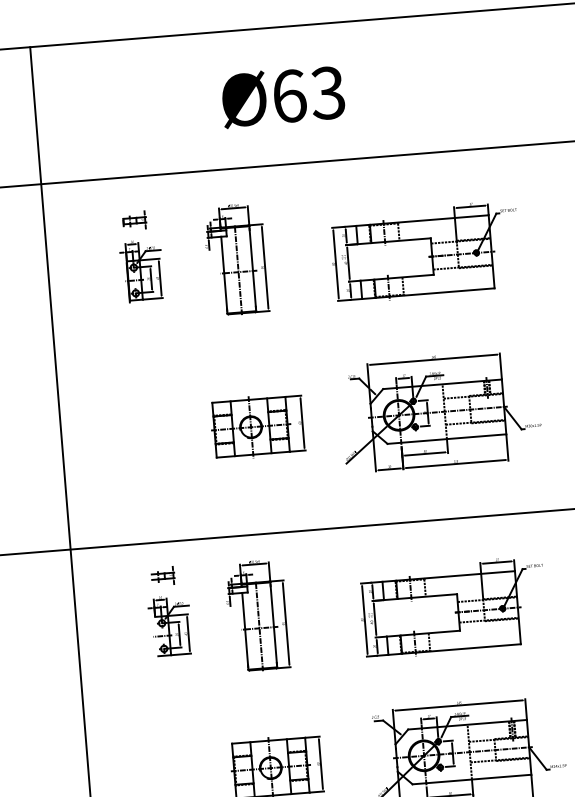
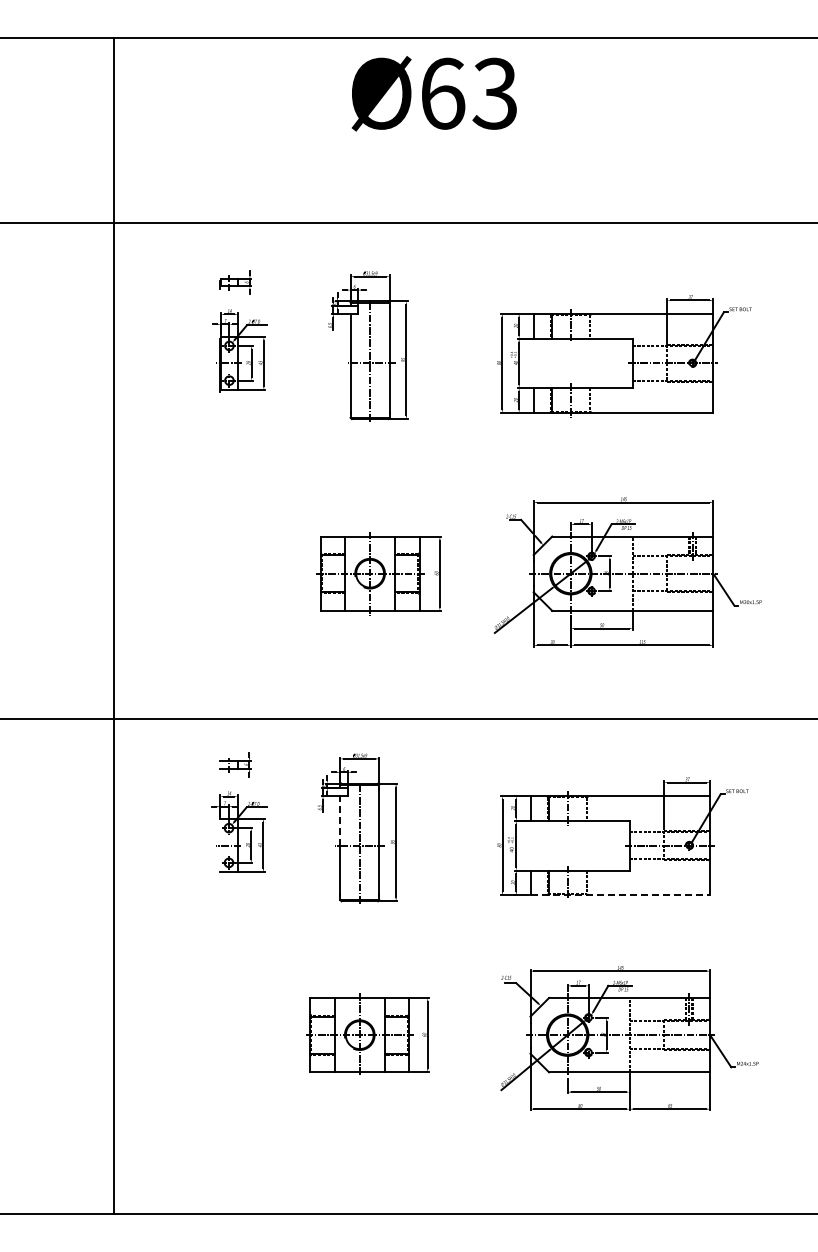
text: (282, 96) -> (433, 93), moved
line: (243, 611) -> (340, 820), solid -> dashed
line: (454, 649) -> (620, 895), solid -> dashed

